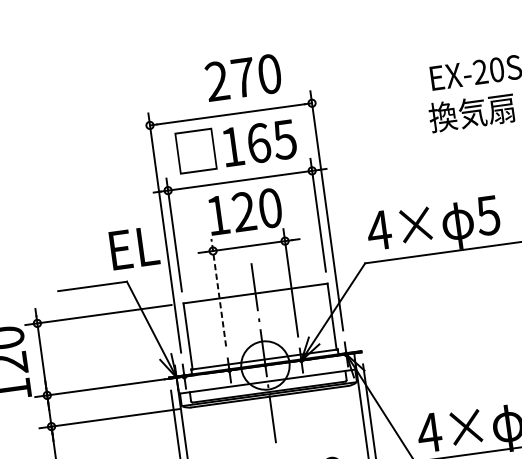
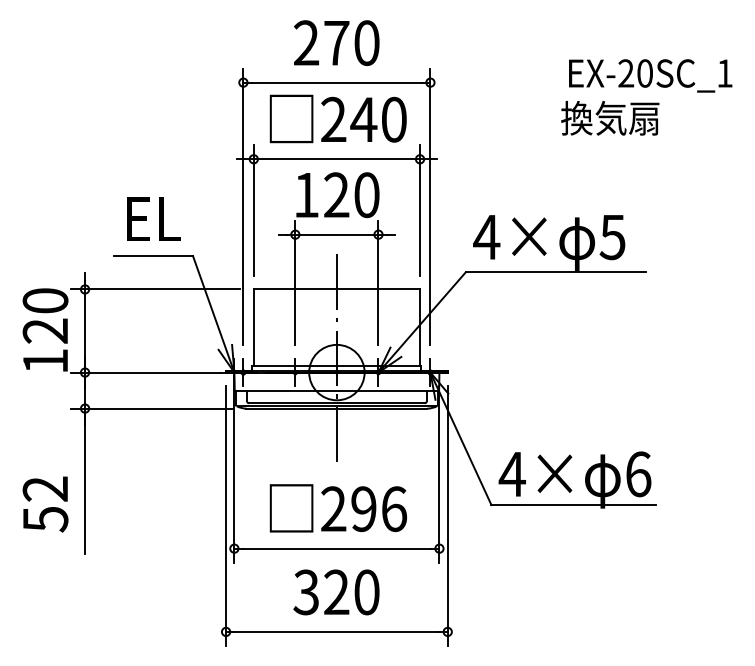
text: (243, 77) -> (336, 42), moved
text: (258, 143) -> (363, 119), 165 -> 240
text: (134, 247) -> (153, 218), moved
line: (218, 292) -> (295, 282), dashed -> solid

